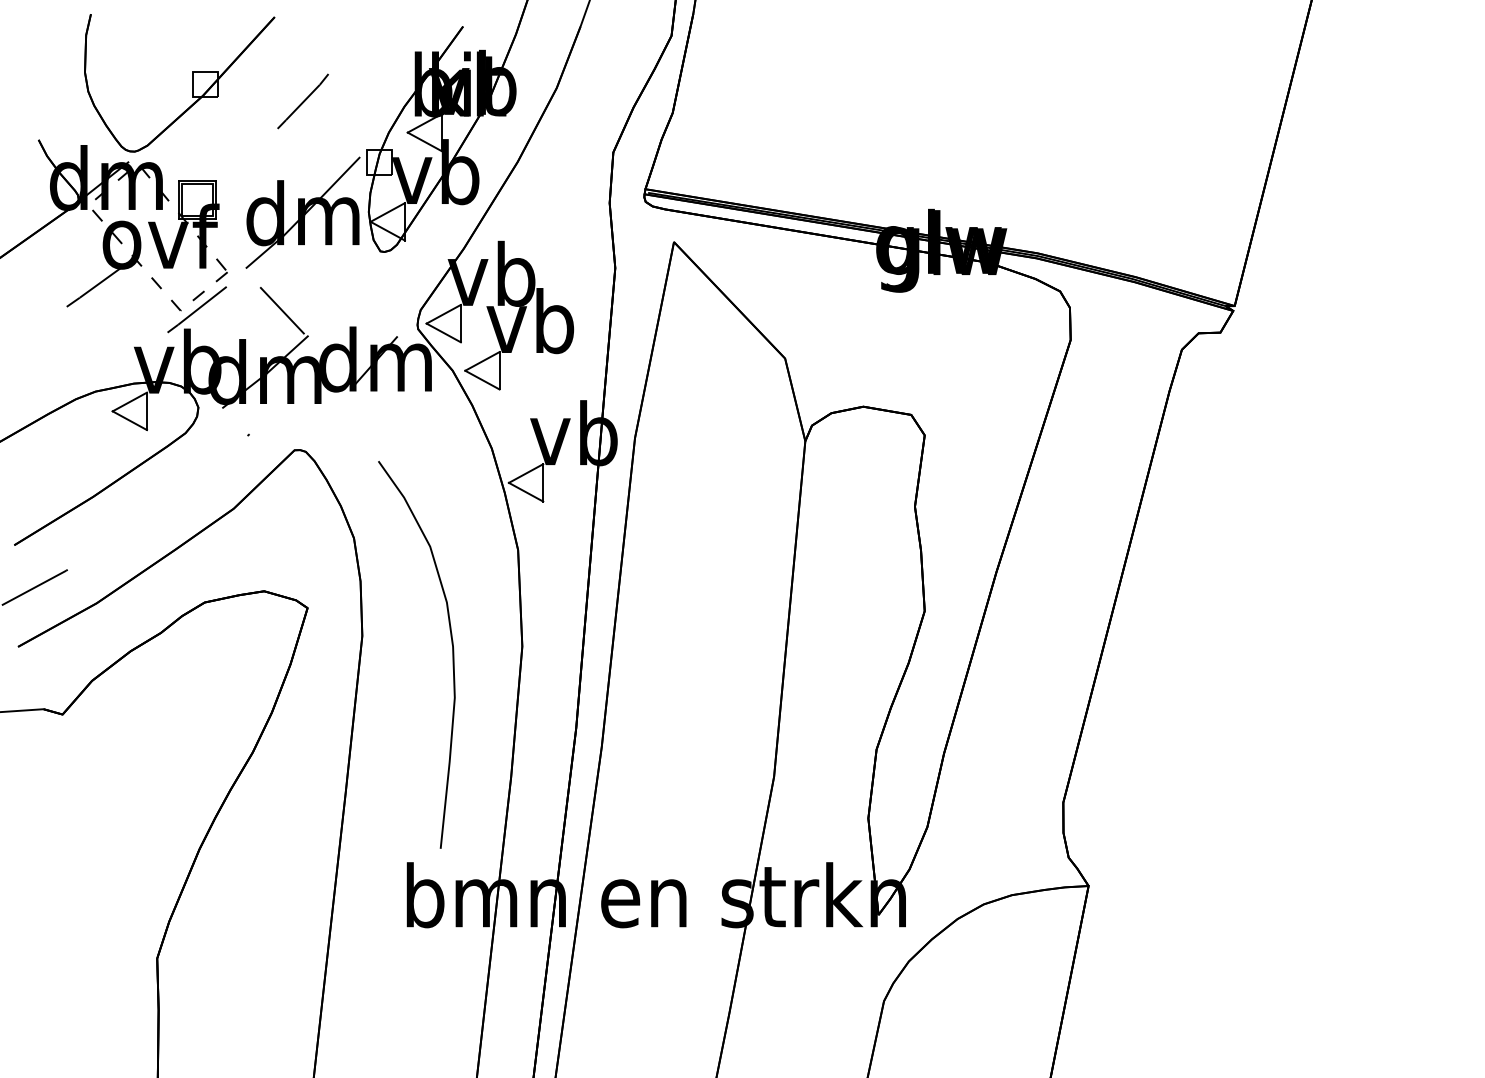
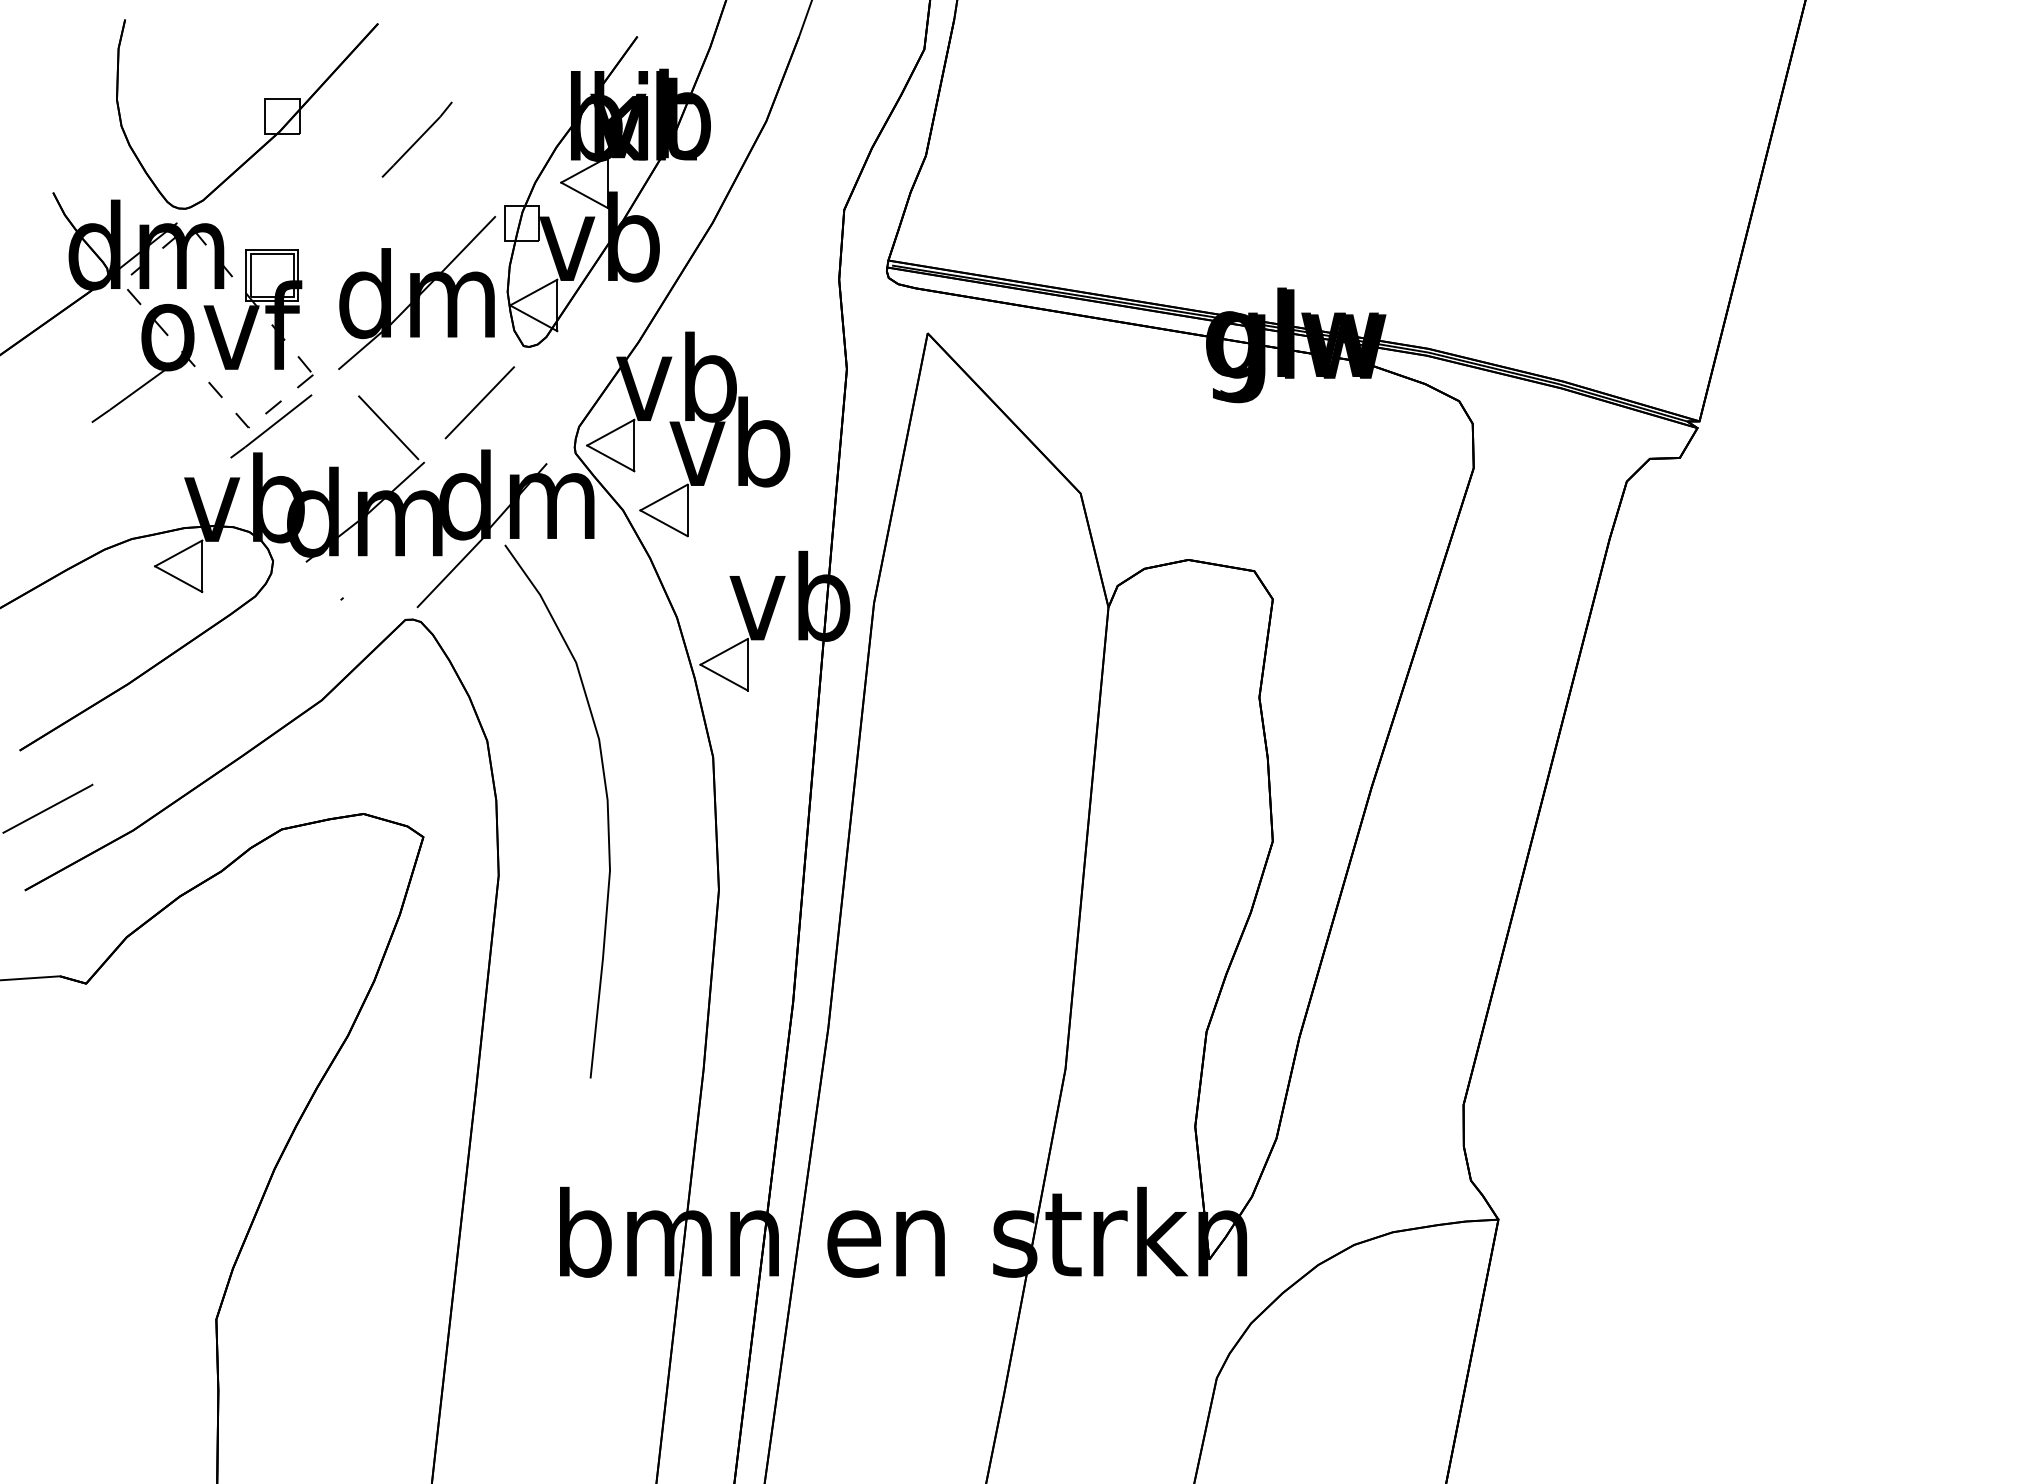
line: (348, 292) -> (479, 402), added
line: (327, 415) -> (450, 571), added
curve: (452, 650) -> (606, 805), moved

